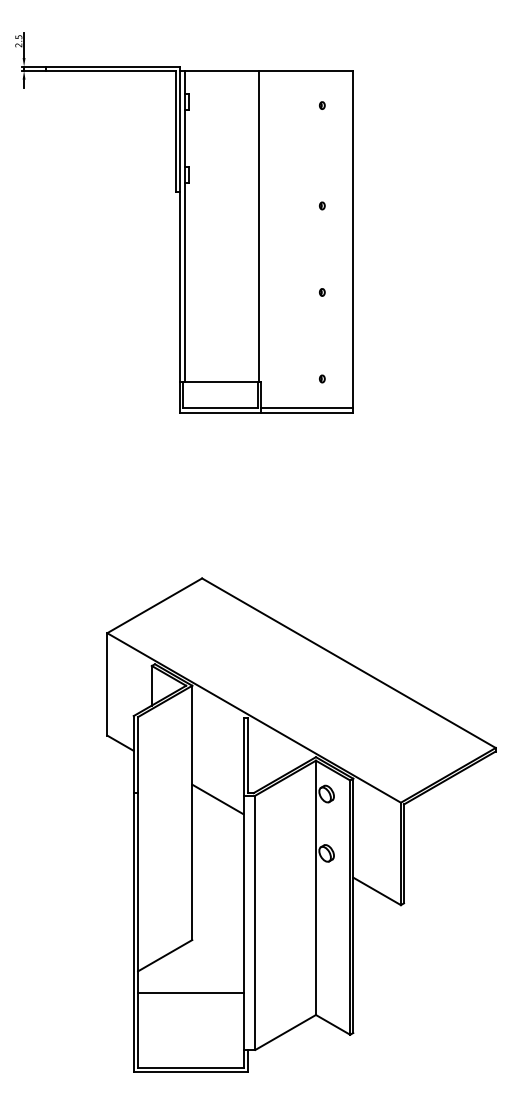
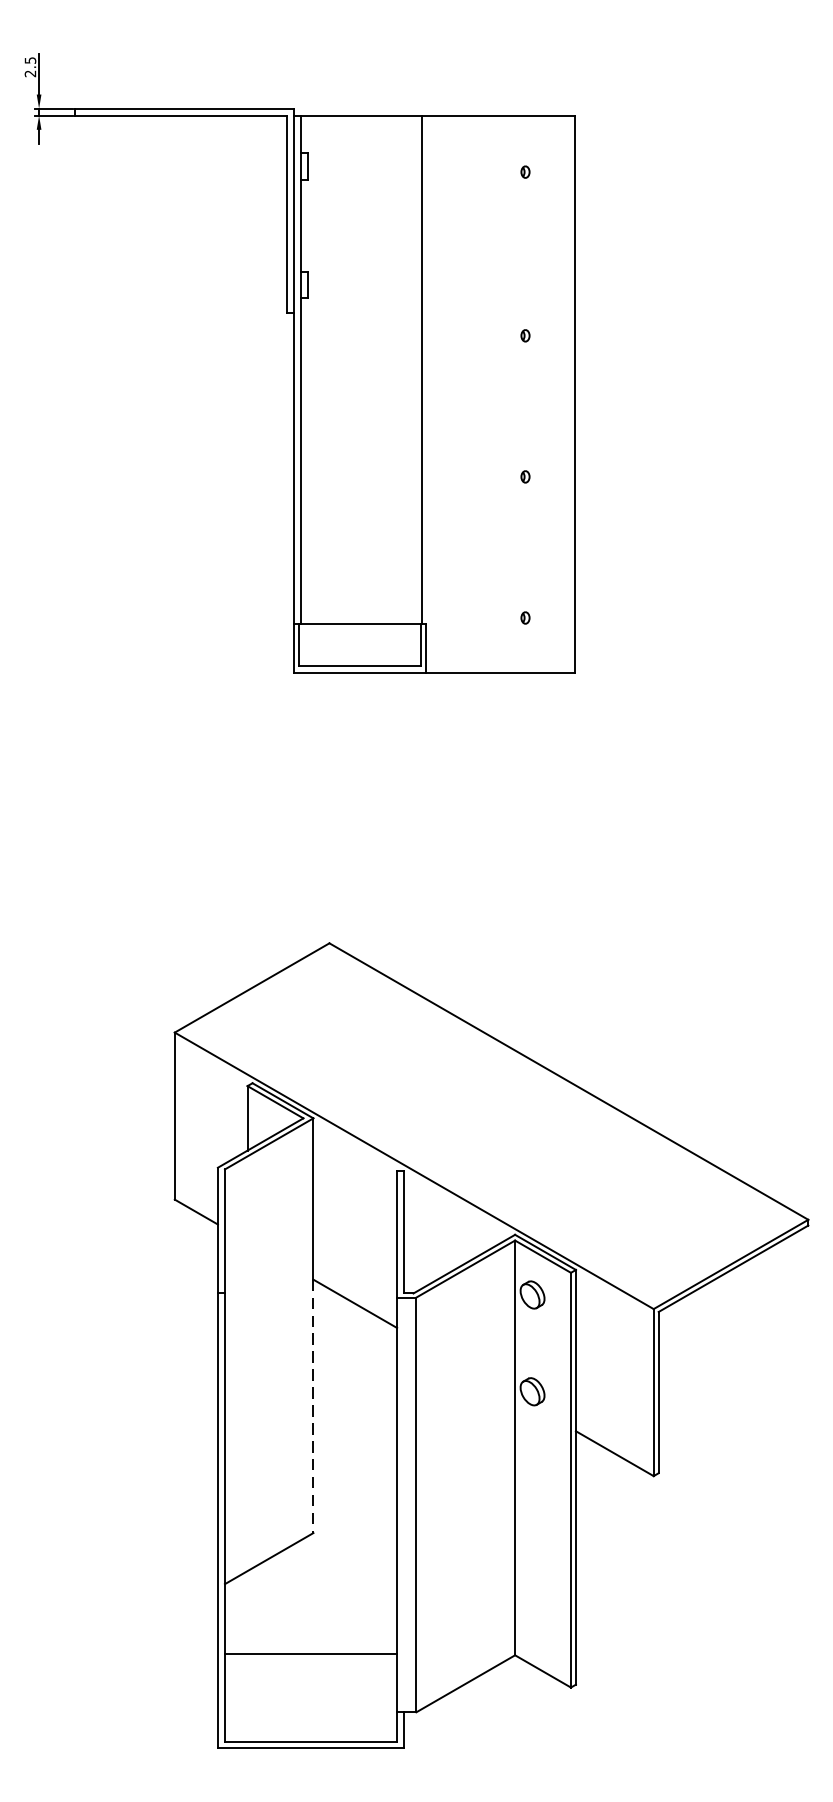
line: (306, 408) -> (499, 666), removed
line: (192, 862) -> (313, 1406), solid -> dashed
line: (190, 993) -> (310, 1654), moved

